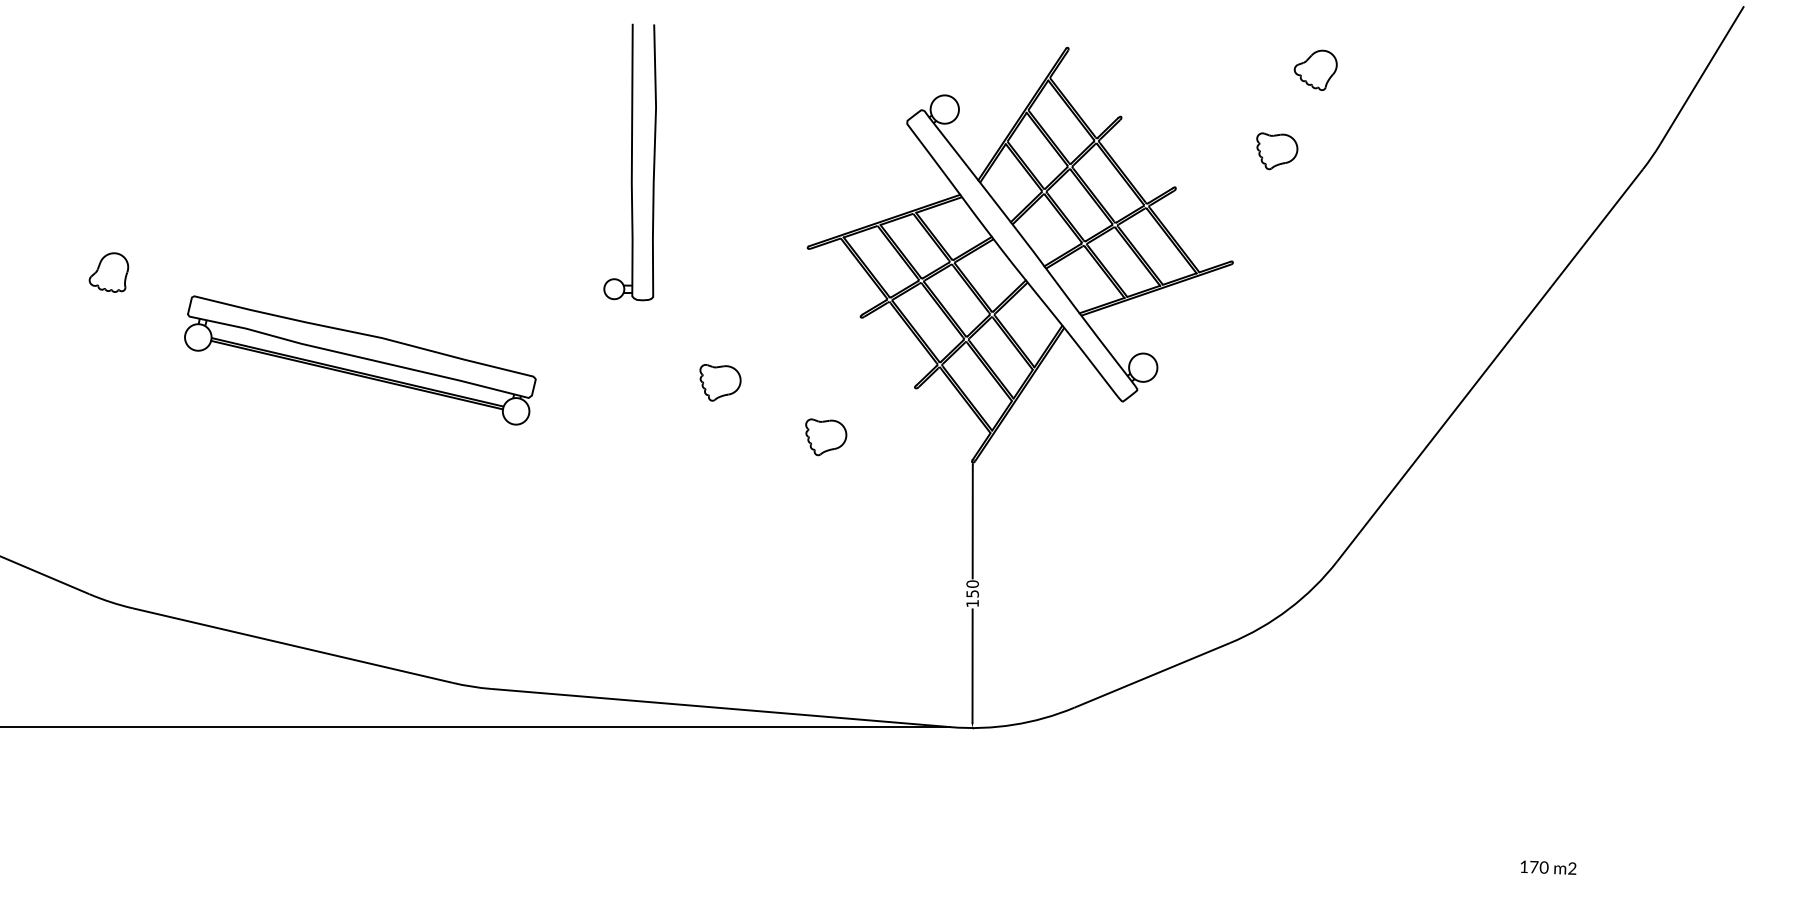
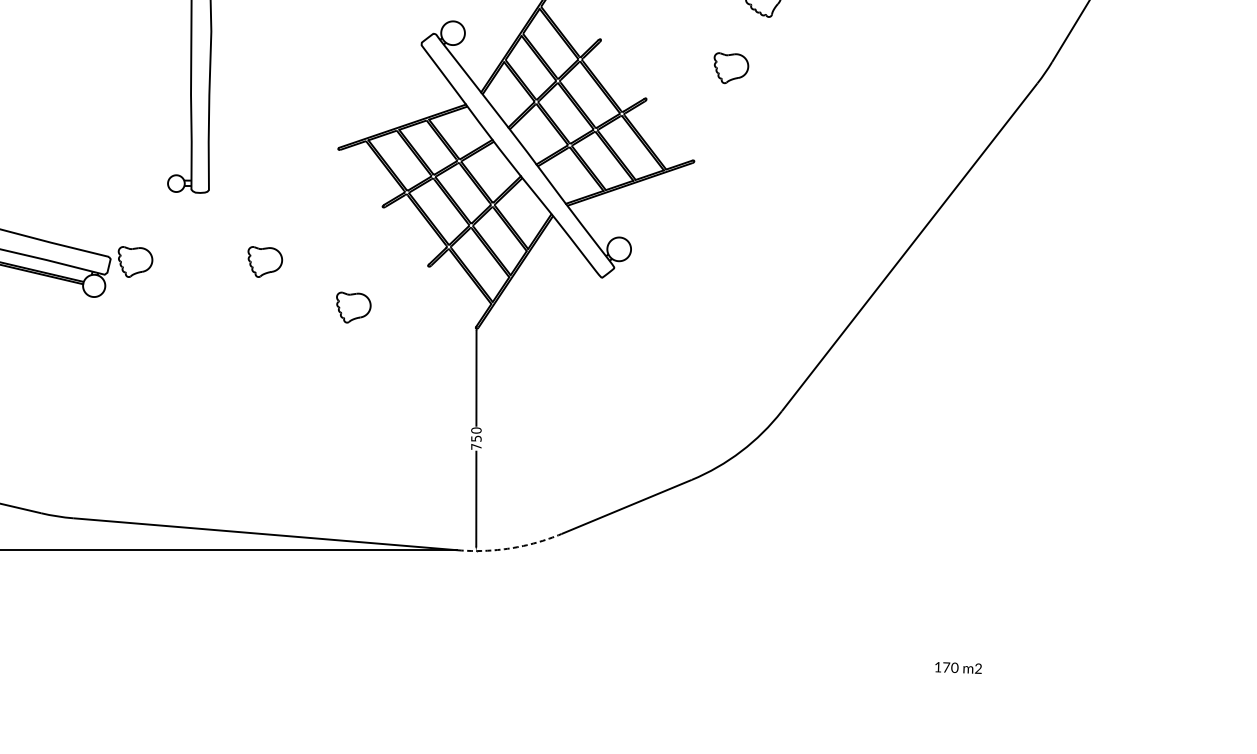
part: (565, 382) -> (135, 261), added
text: (972, 603) -> (476, 446), 150 -> 750
arc: (1013, 724) -> (510, 548), solid -> dashed

